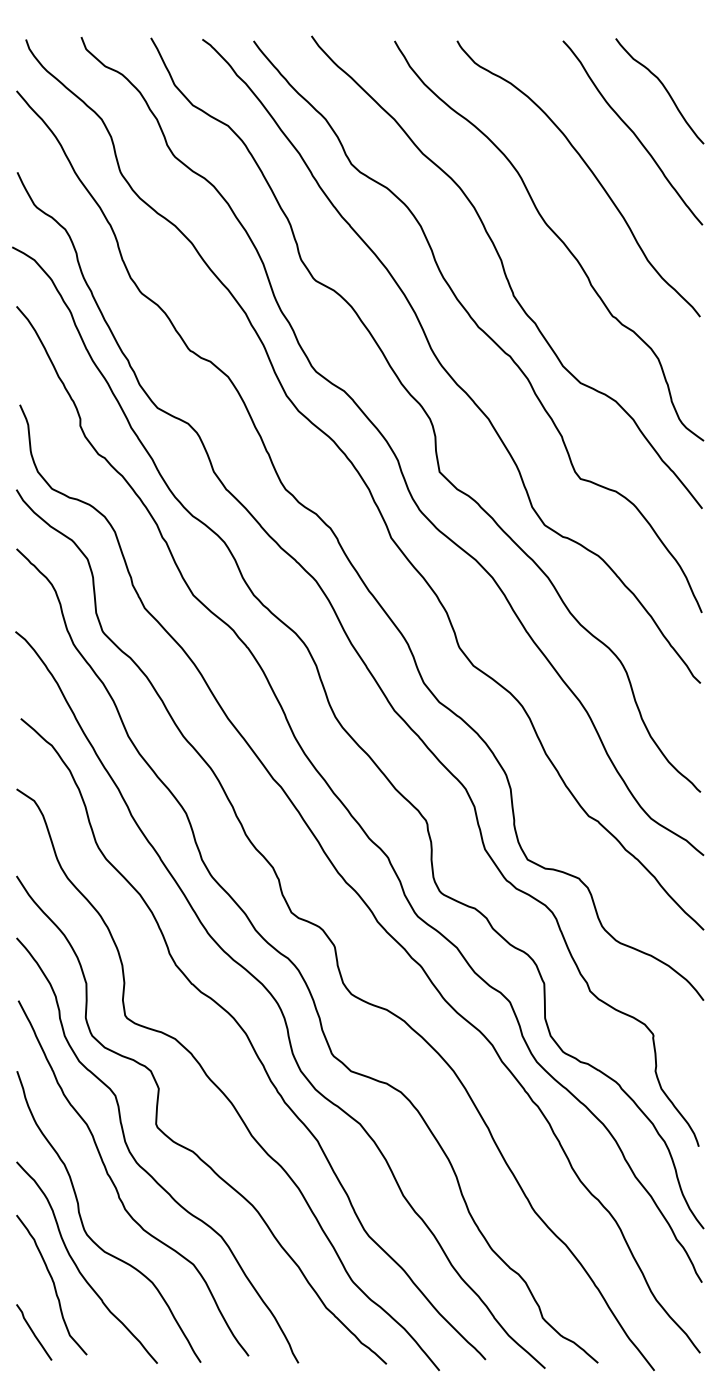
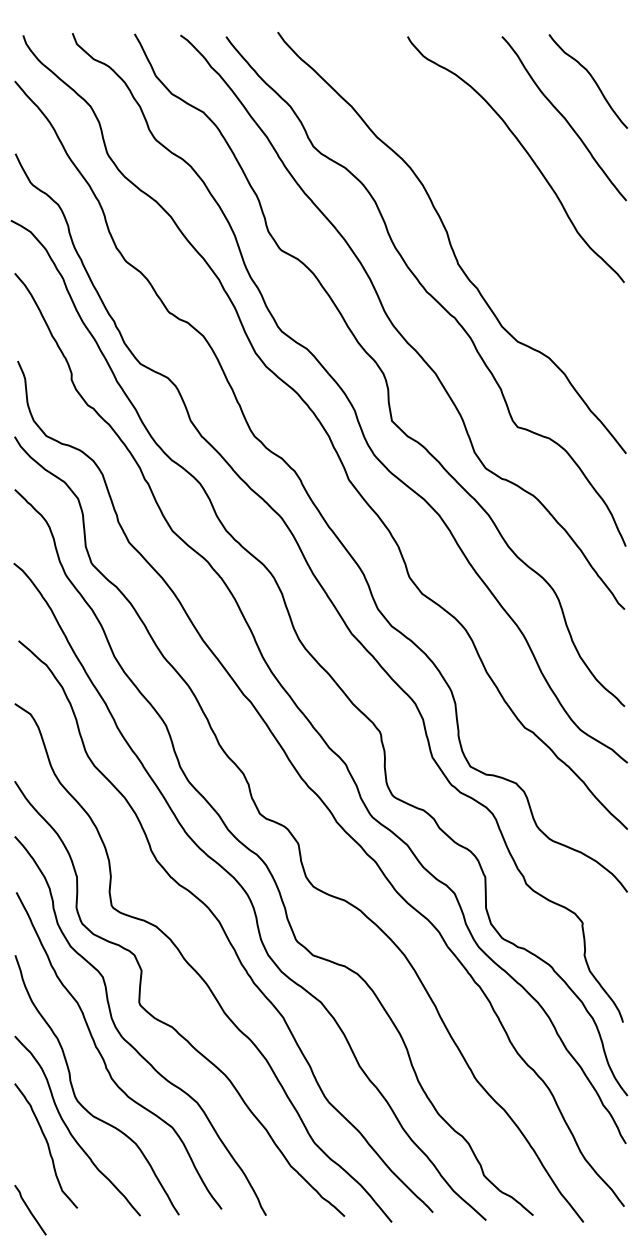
curve: (554, 234) -> (494, 209), removed
curve: (34, 1332) -> (30, 1210), moved

